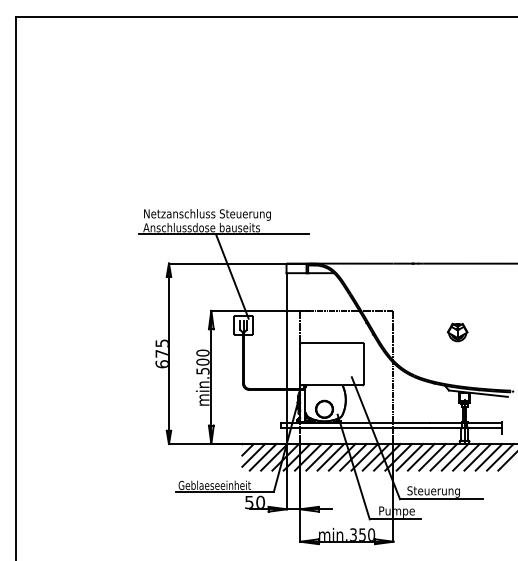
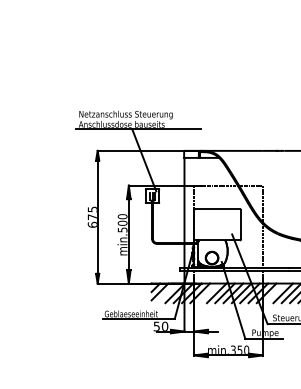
line: (262, 457) -> (166, 293), removed
line: (319, 457) -> (208, 293), removed
line: (409, 457) -> (274, 293), removed

